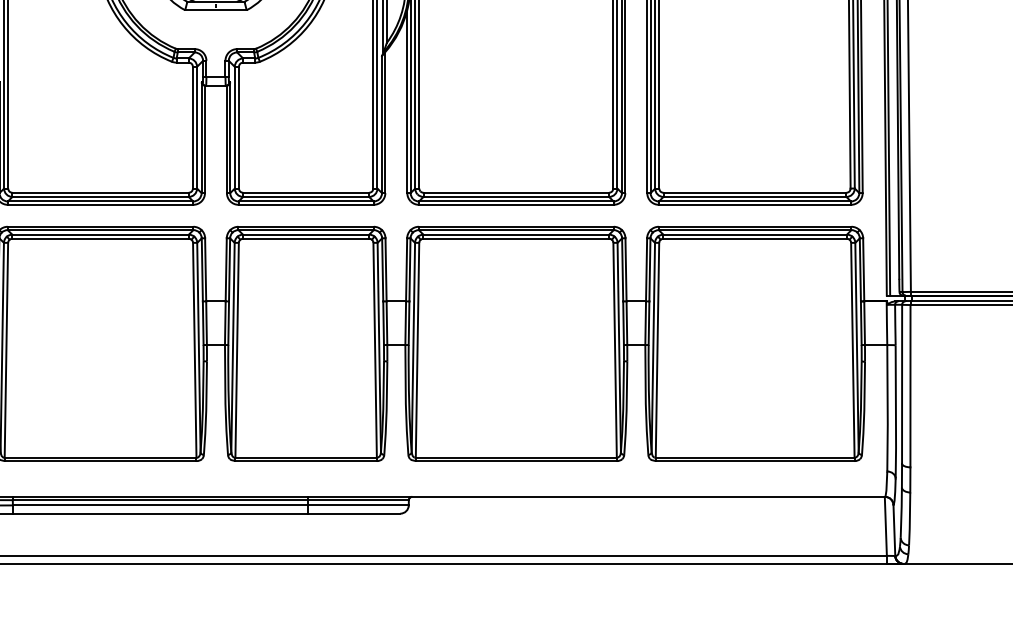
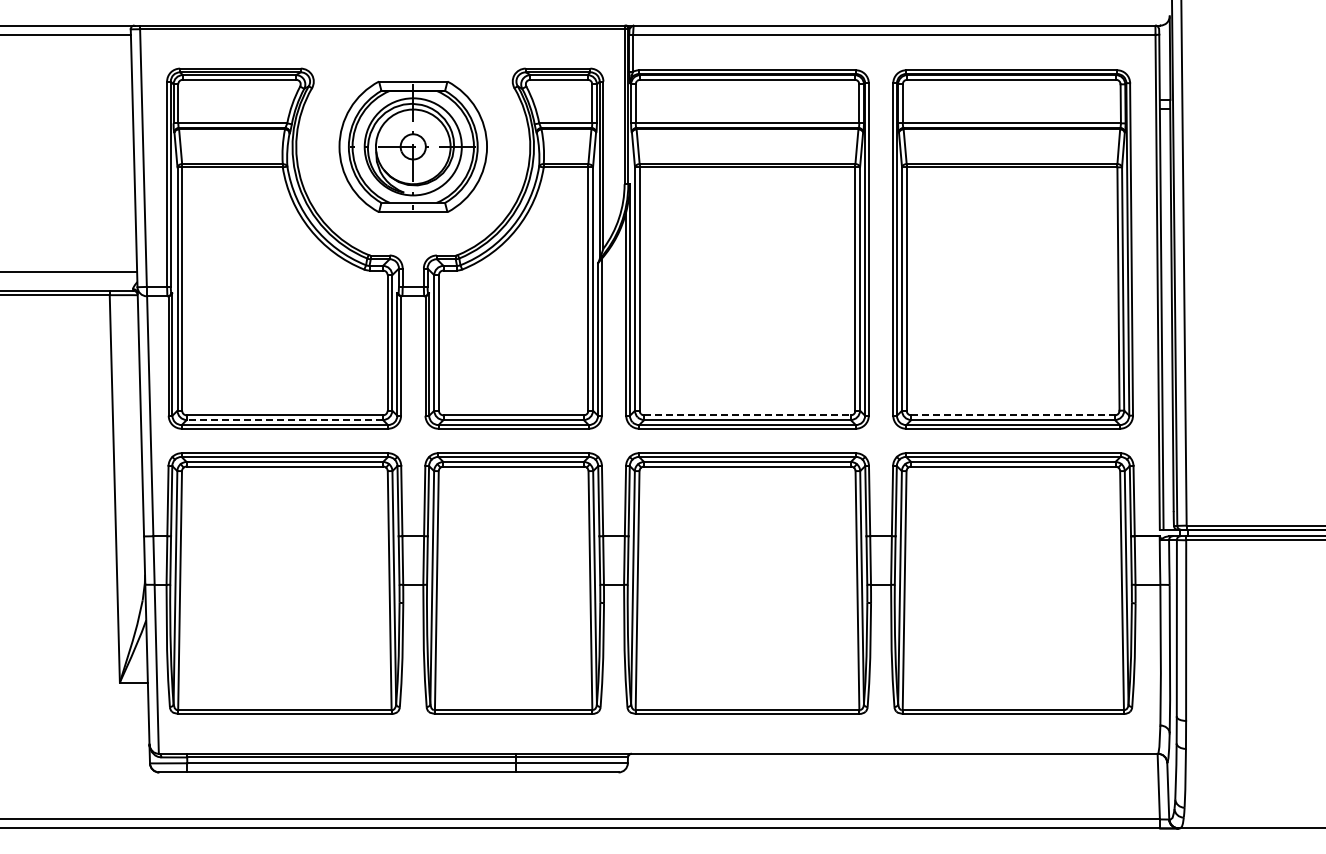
line: (517, 192) -> (748, 415), solid -> dashed
line: (755, 192) -> (1013, 415), solid -> dashed
line: (100, 197) -> (284, 420), solid -> dashed

